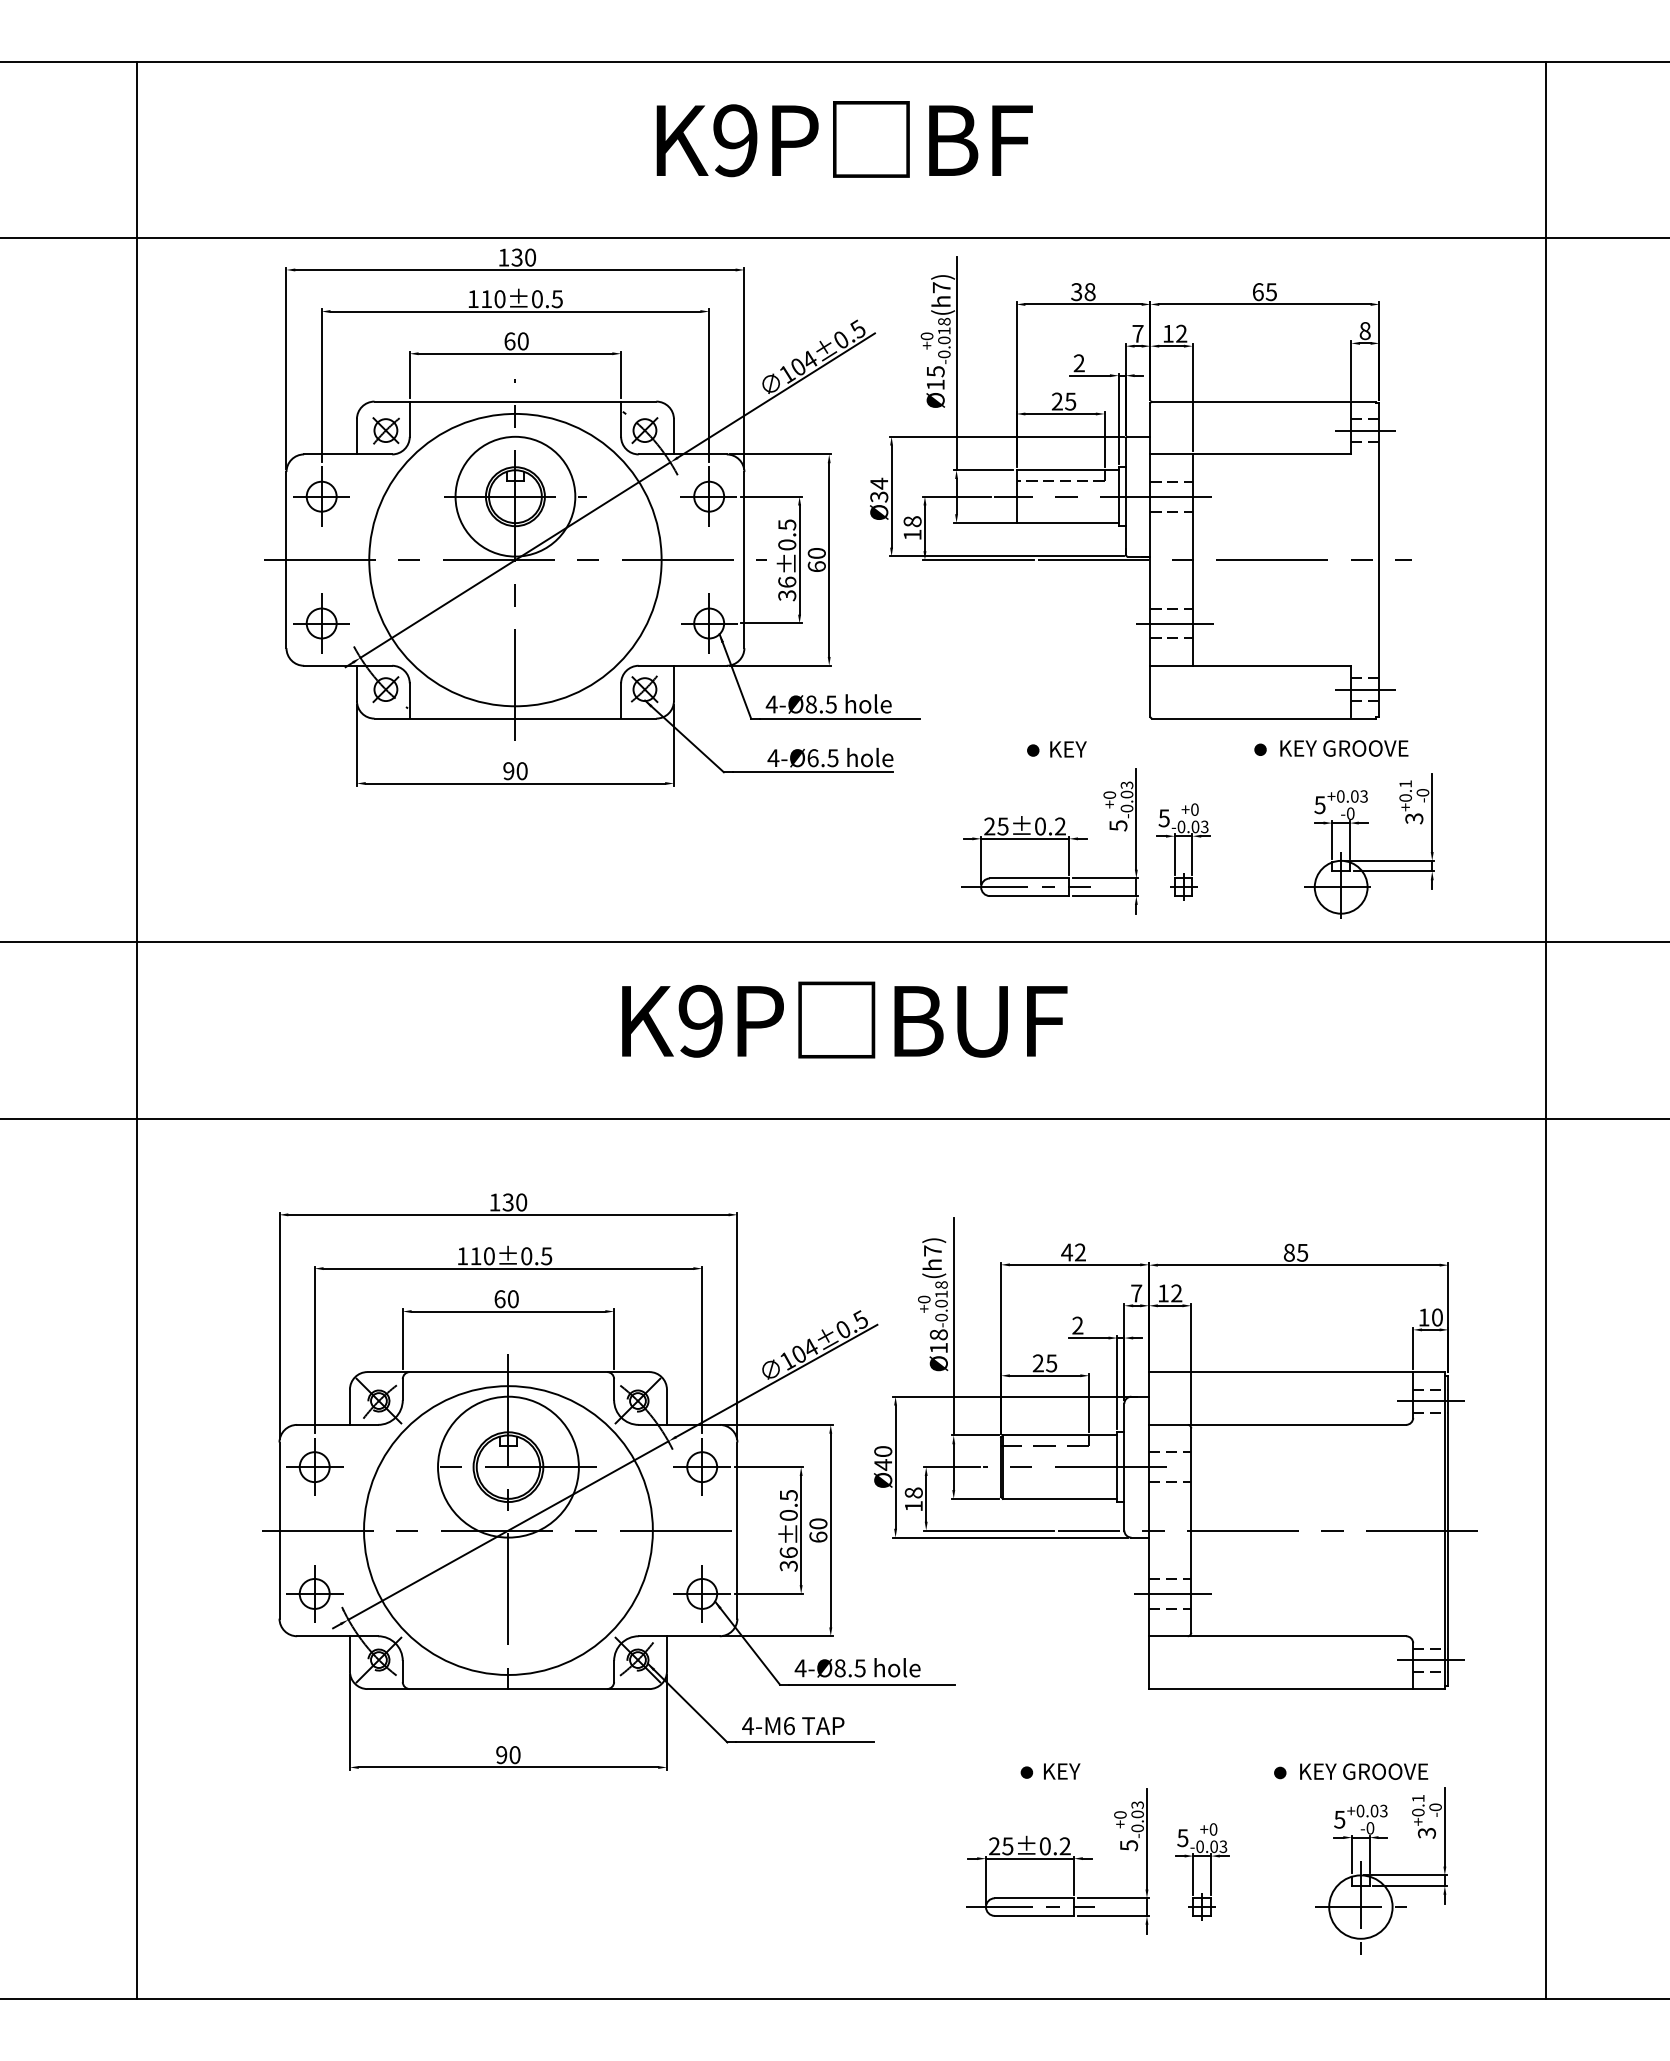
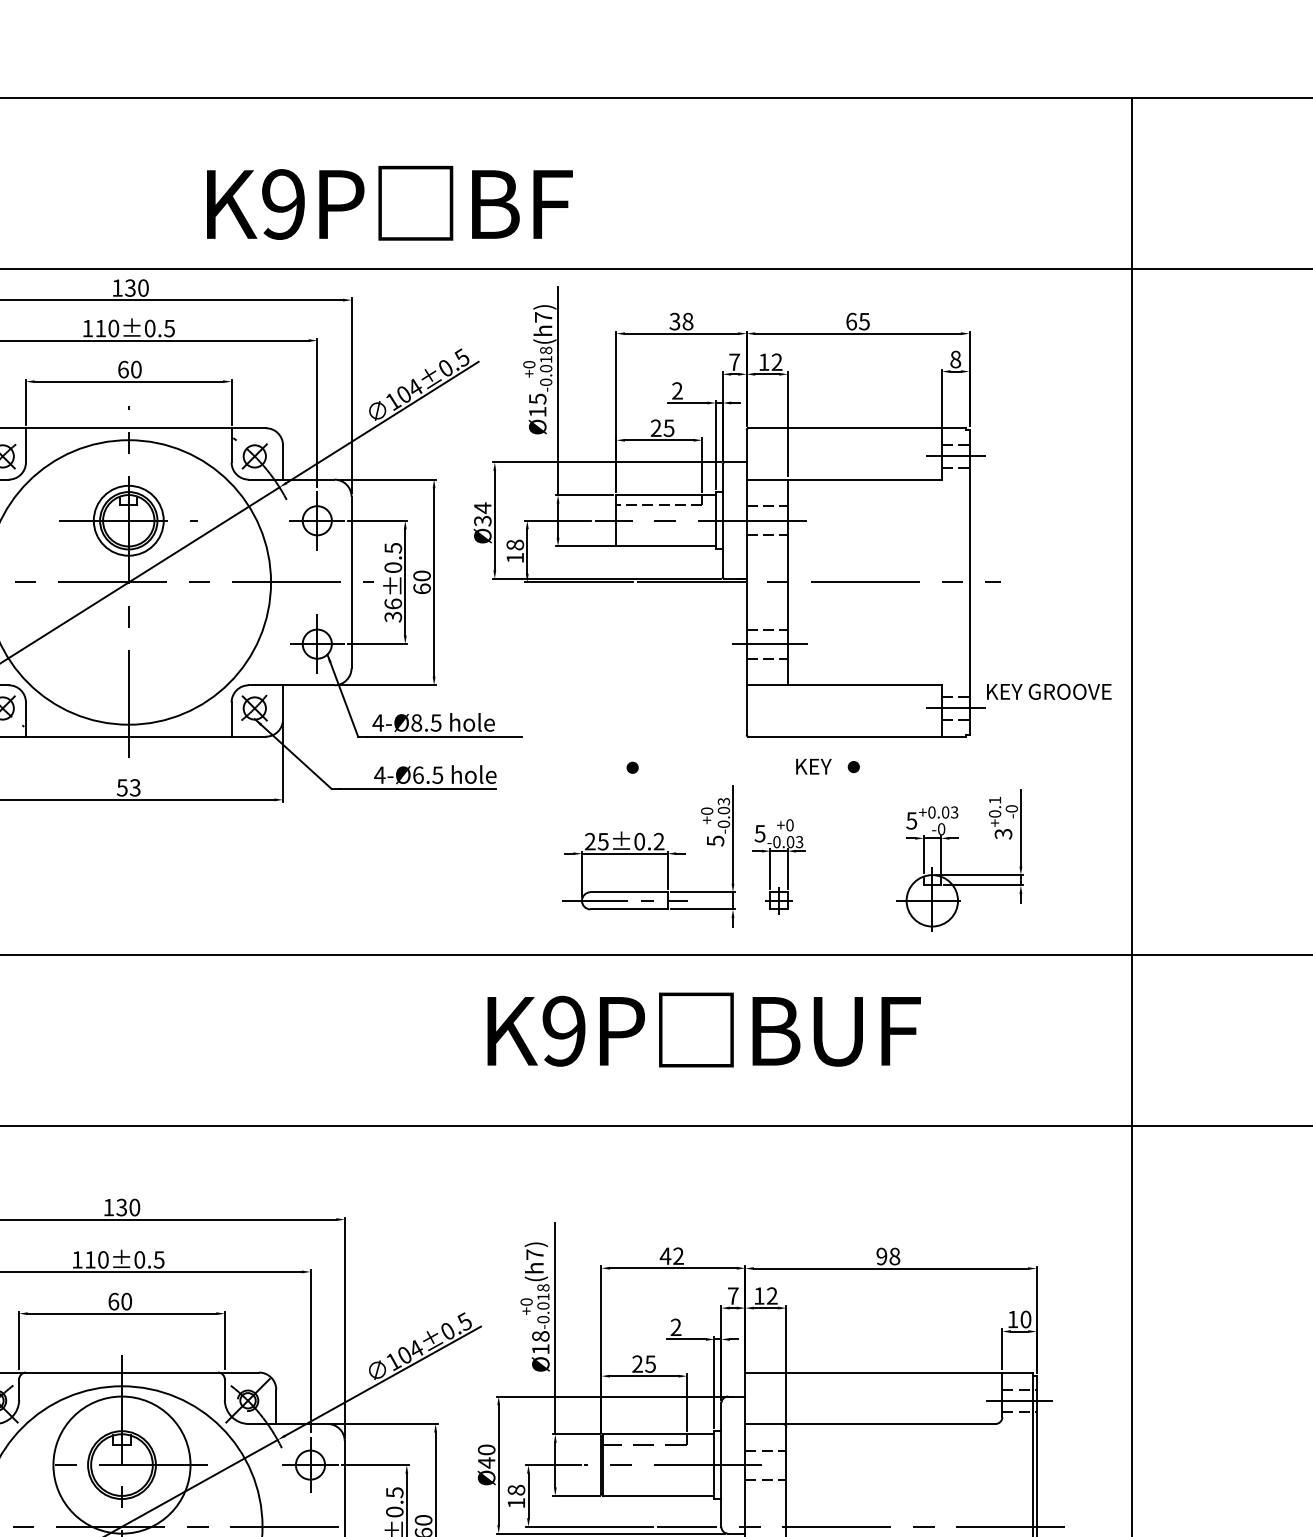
text: (844, 139) -> (389, 203), moved
circle: (515, 496) -> (128, 520), size x0.6
text: (1344, 748) -> (1049, 691), moved
text: (1068, 749) -> (813, 766), moved
text: (515, 771) -> (128, 788), 90 -> 53
text: (844, 1019) -> (703, 1029), moved
text: (1295, 1252) -> (887, 1256), 85 -> 98

